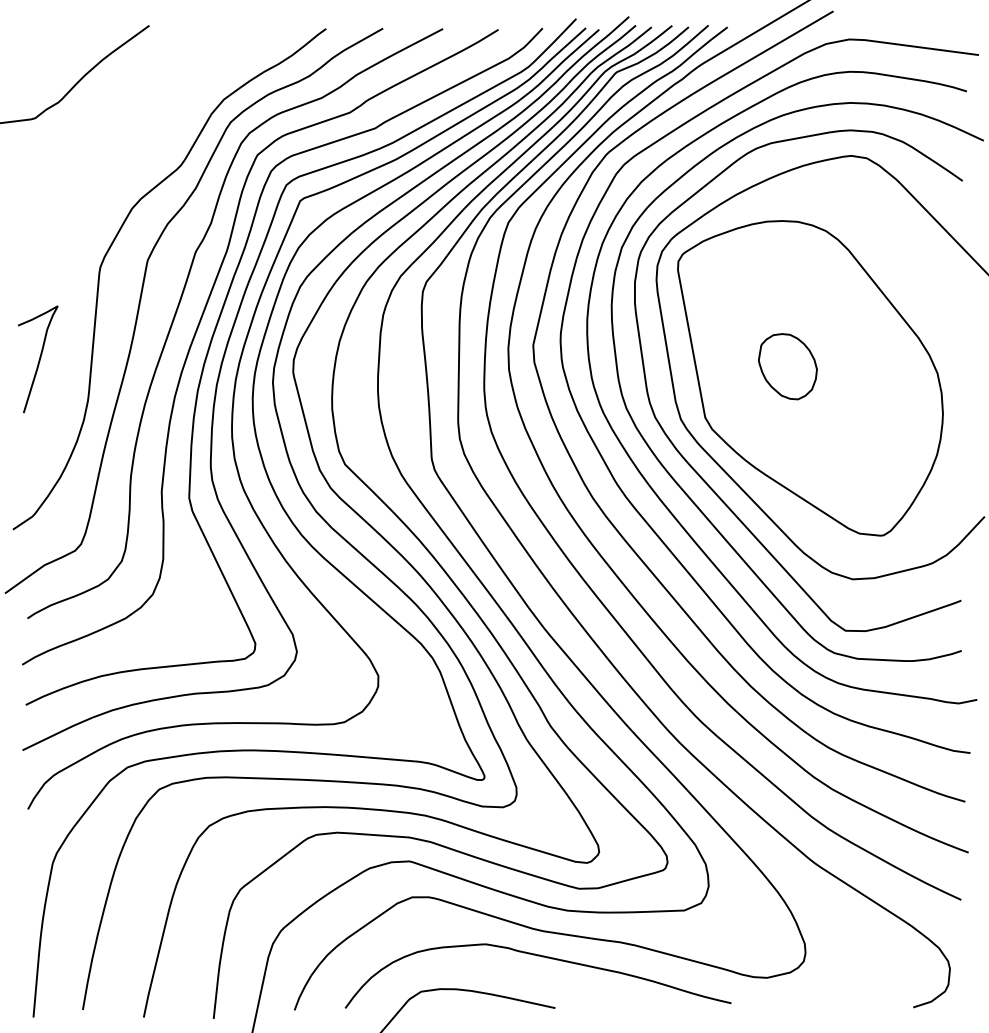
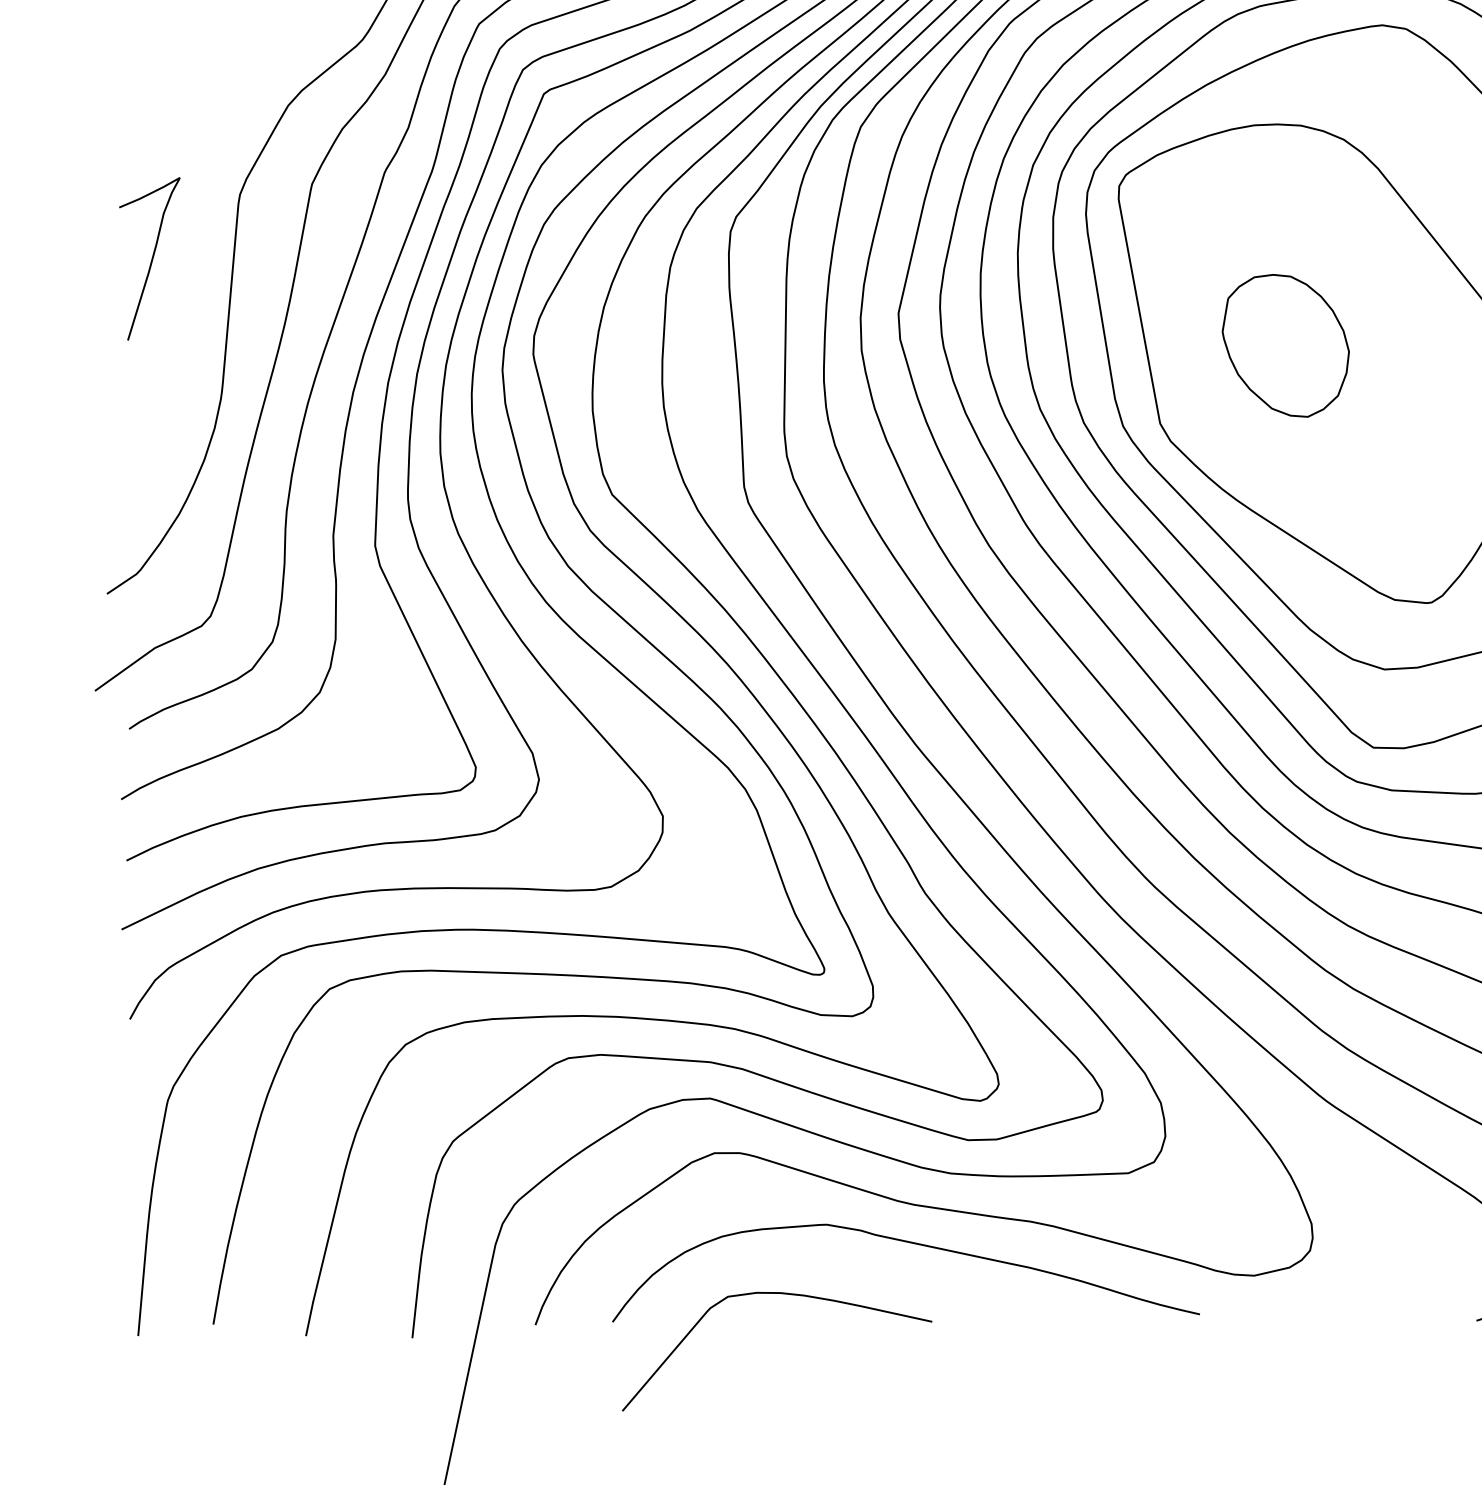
curve: (38, 359) -> (150, 258), moved
part: (787, 366) -> (1285, 345), size x1.43

